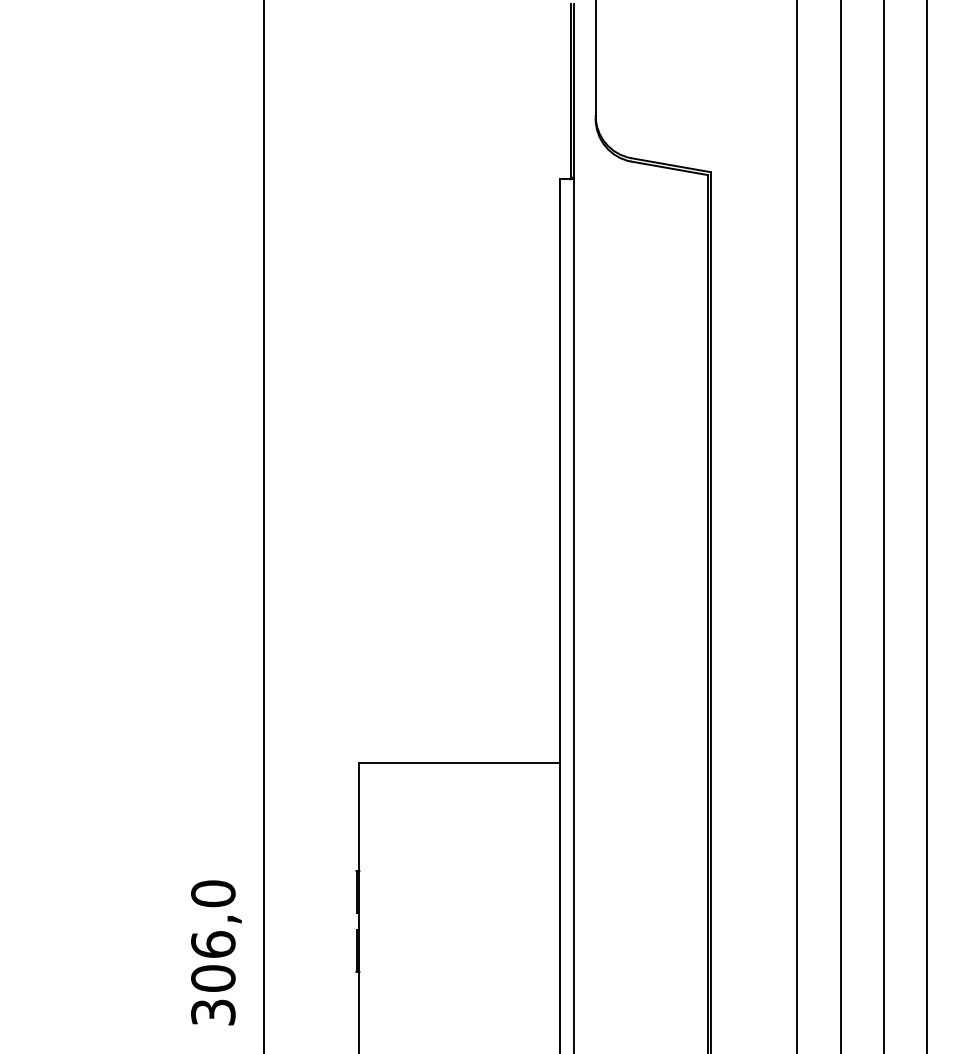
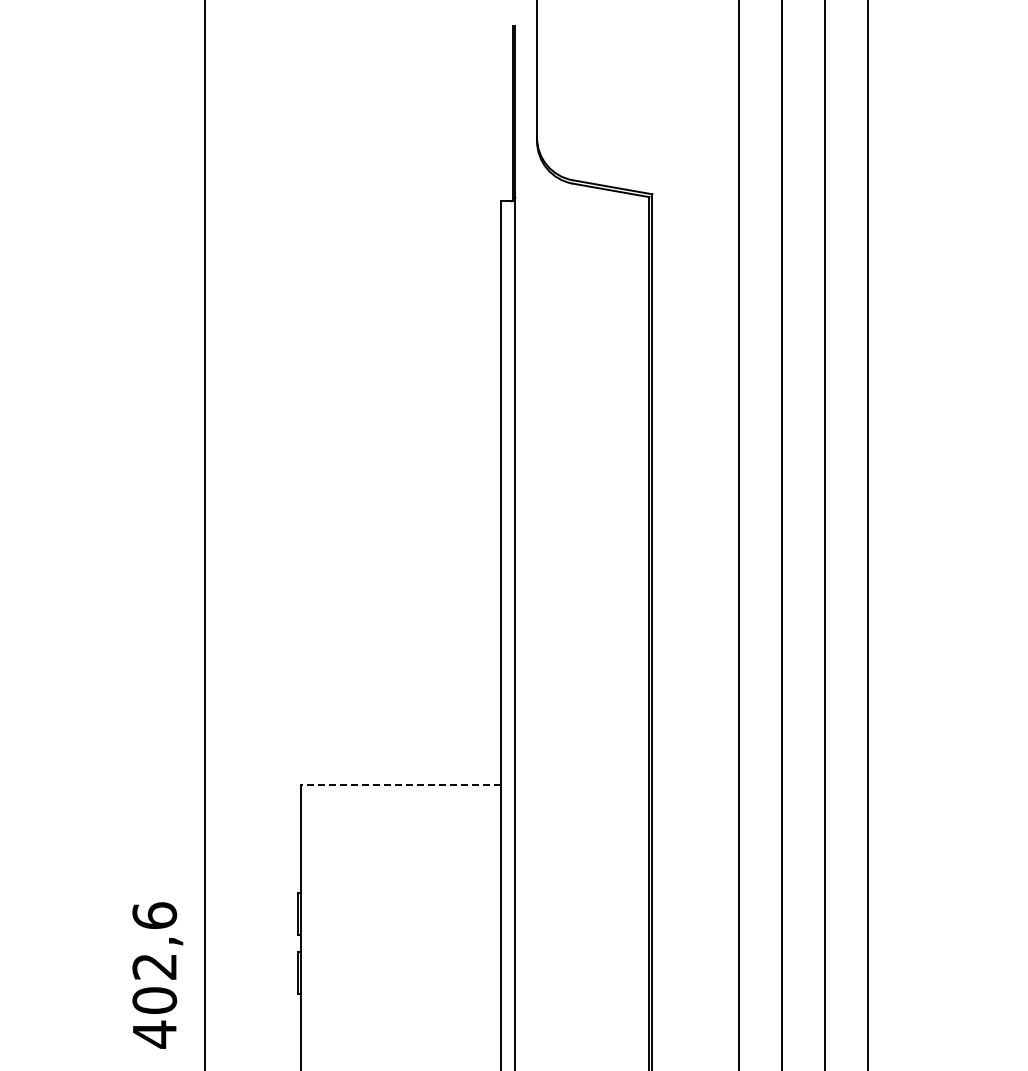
line: (459, 762) -> (400, 784), solid -> dashed
text: (213, 953) -> (154, 975), 306,0 -> 402,6

